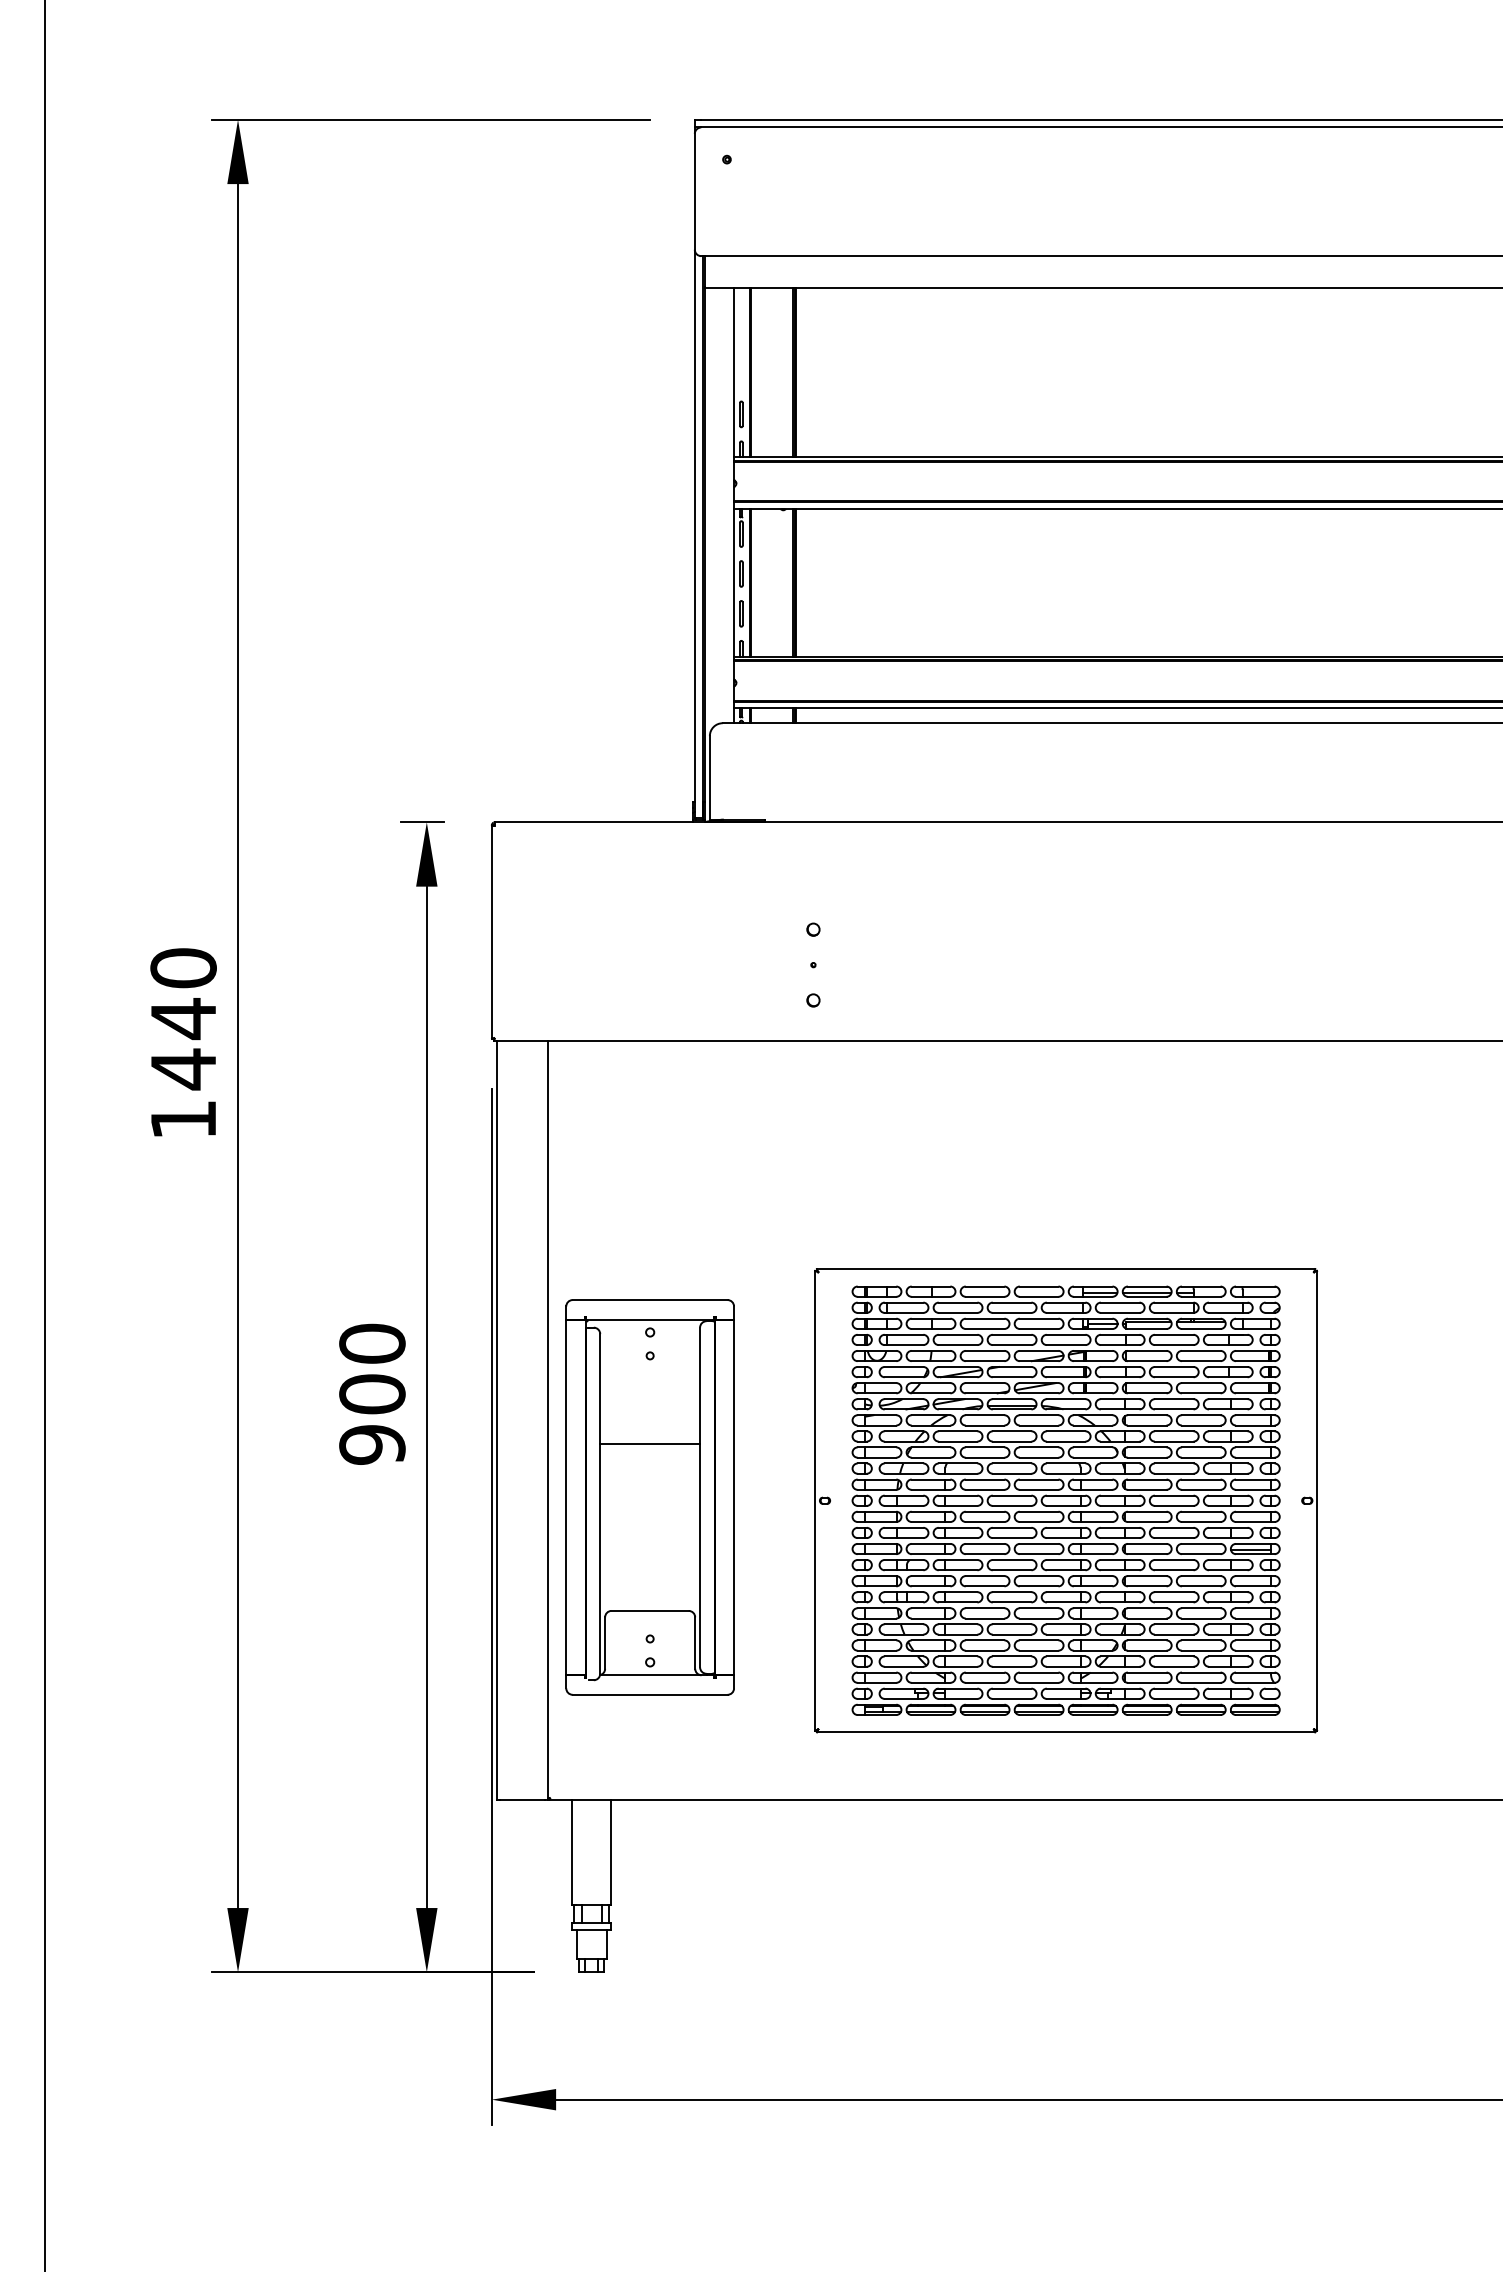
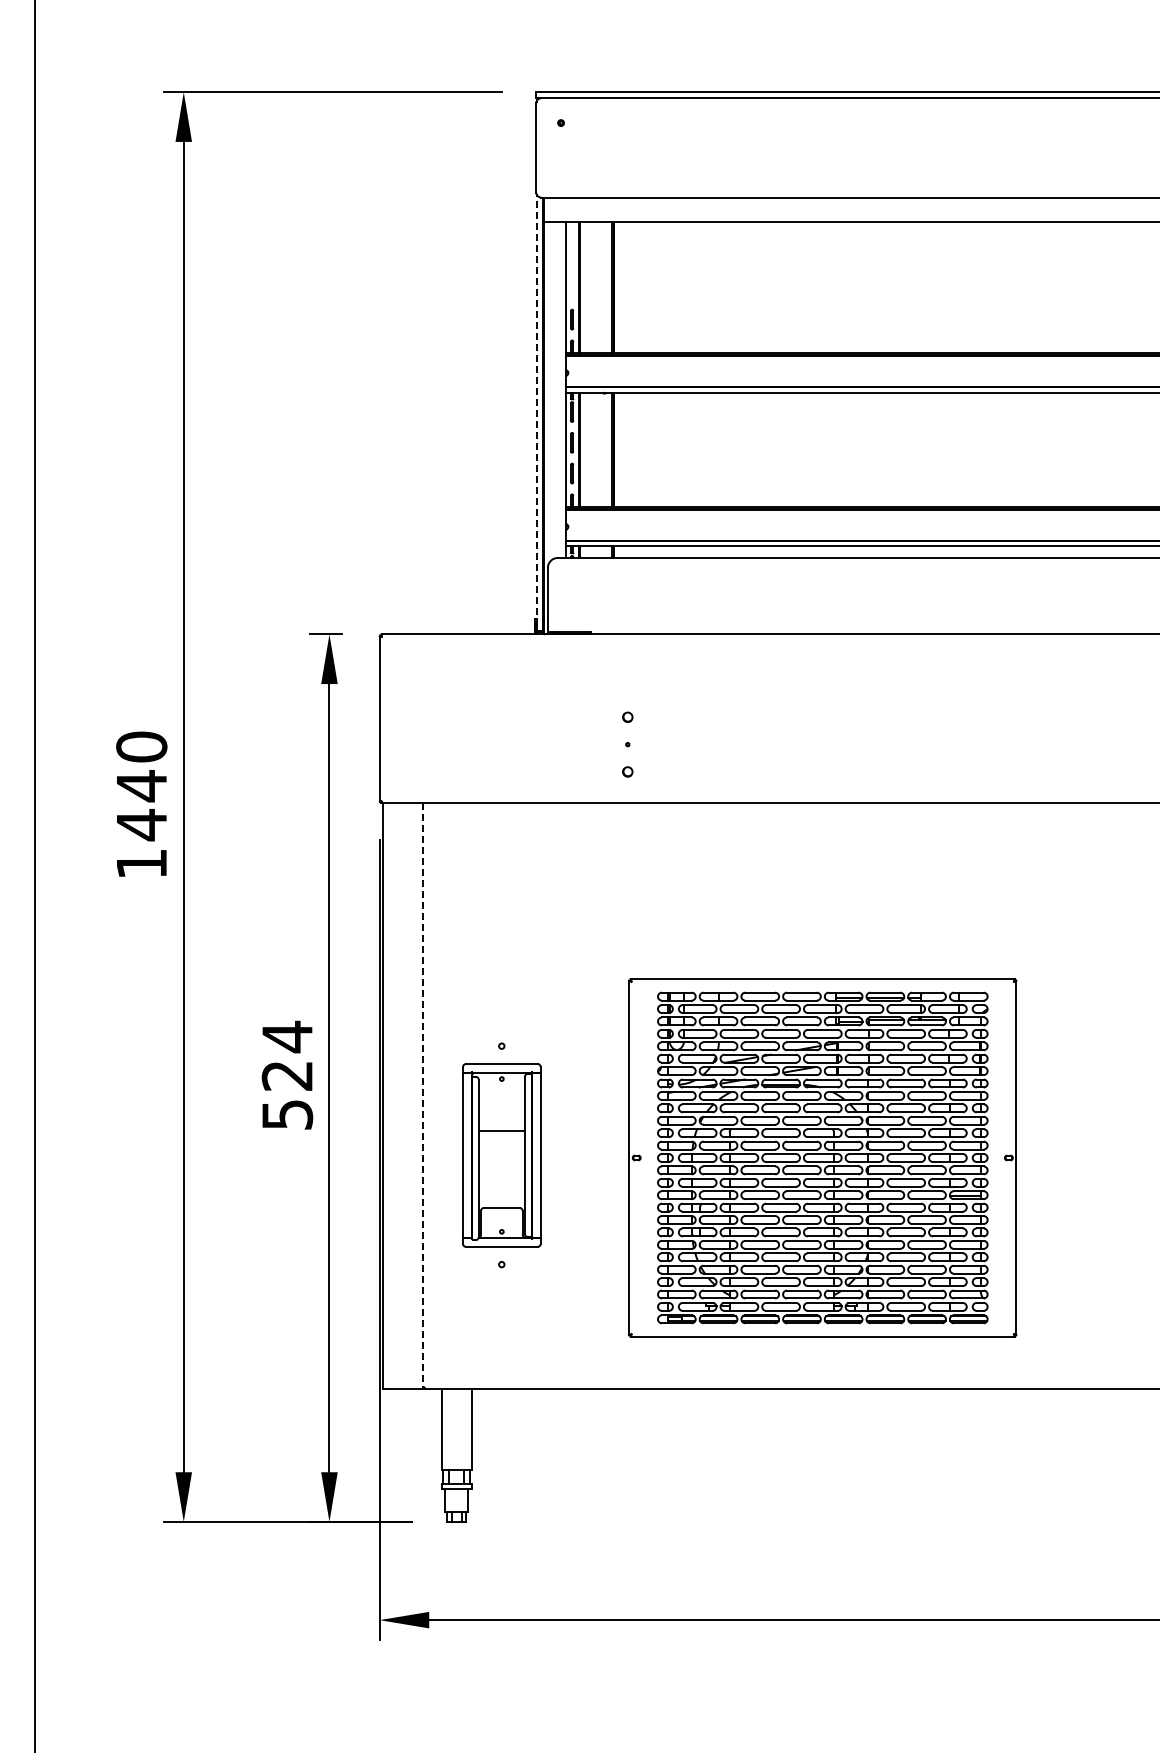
line: (695, 530) -> (536, 409), solid -> dashed
text: (372, 1393) -> (287, 1075), 900 -> 524
line: (548, 1421) -> (423, 1096), solid -> dashed
part: (649, 1497) -> (501, 1155), size x0.6

